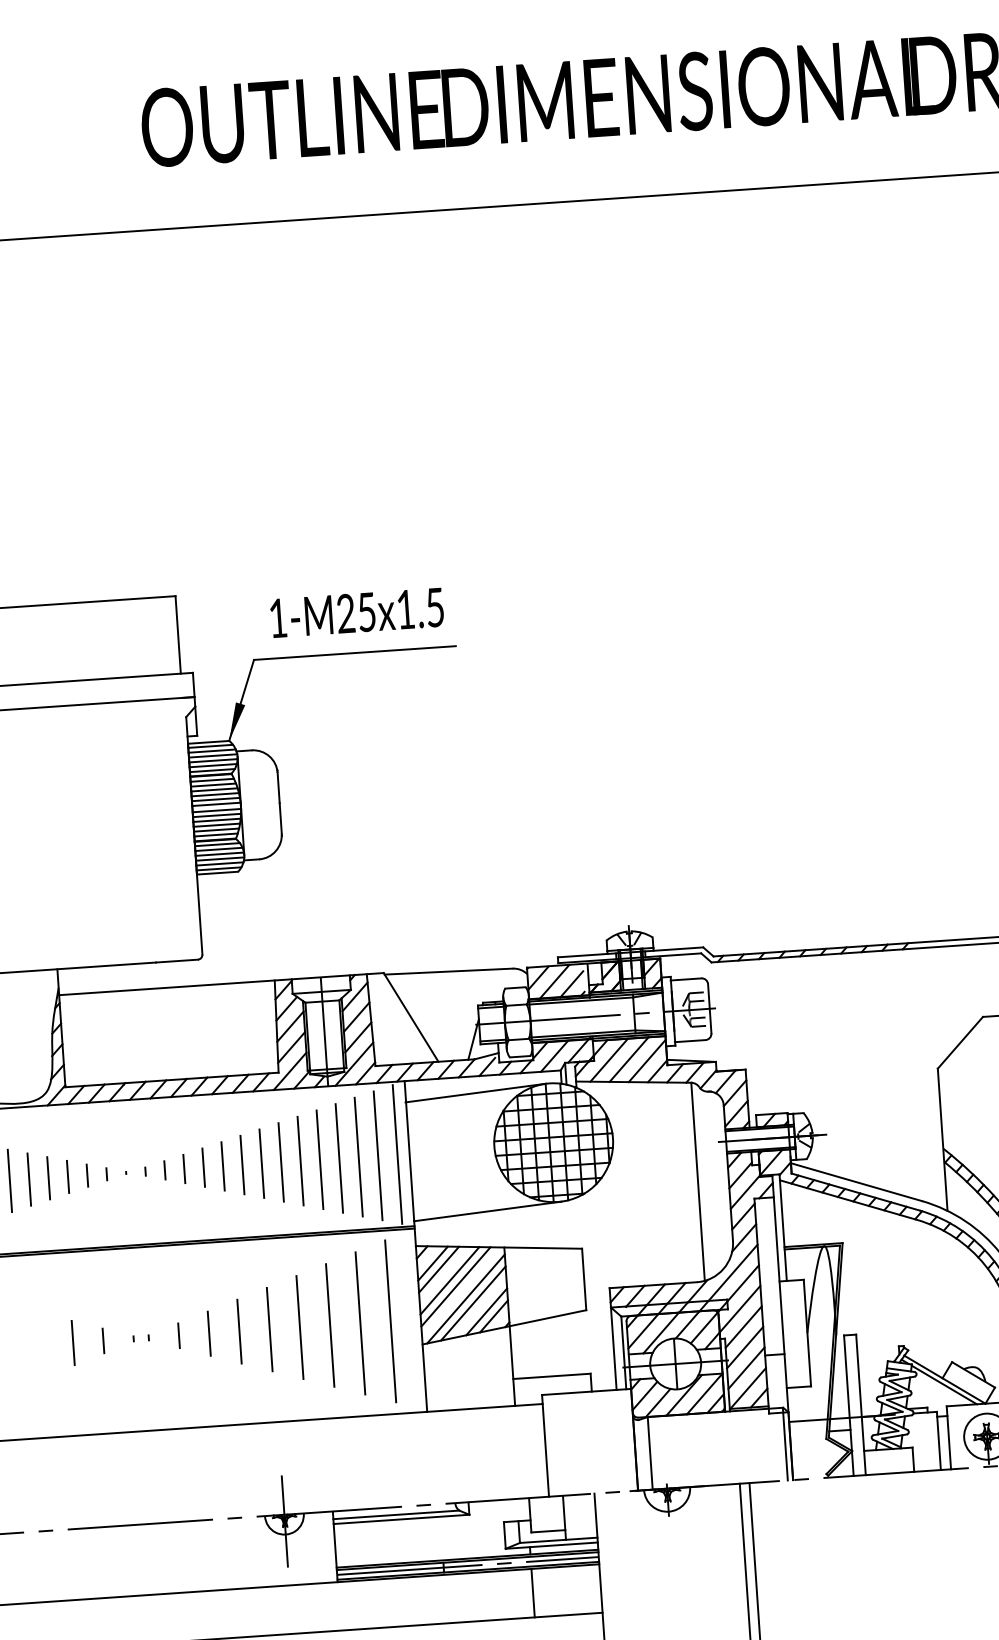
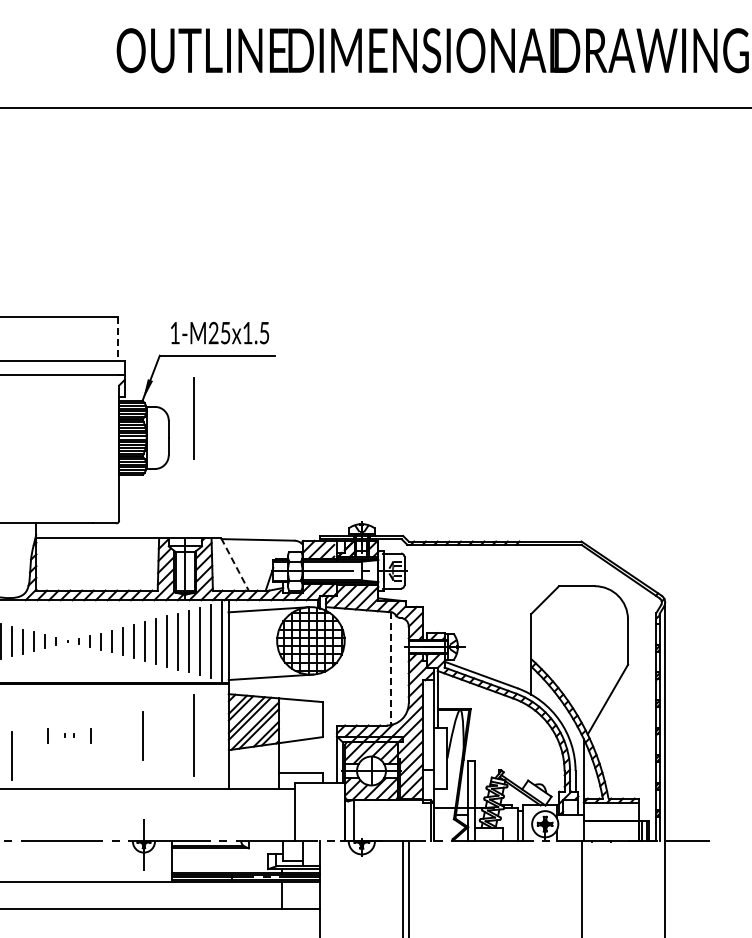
line: (177, 636) -> (117, 339), solid -> dashed
line: (320, 766) -> (193, 418), added
line: (410, 1017) -> (234, 564), solid -> dashed
line: (698, 1183) -> (391, 669), solid -> dashed
line: (390, 1320) -> (211, 735), removed
line: (330, 1324) -> (177, 735), removed
line: (300, 1326) -> (160, 735), removed
line: (239, 1331) -> (125, 735), removed
line: (209, 1333) -> (108, 735), removed
line: (72, 1342) -> (30, 735), removed
line: (41, 1379) -> (11, 755), added

